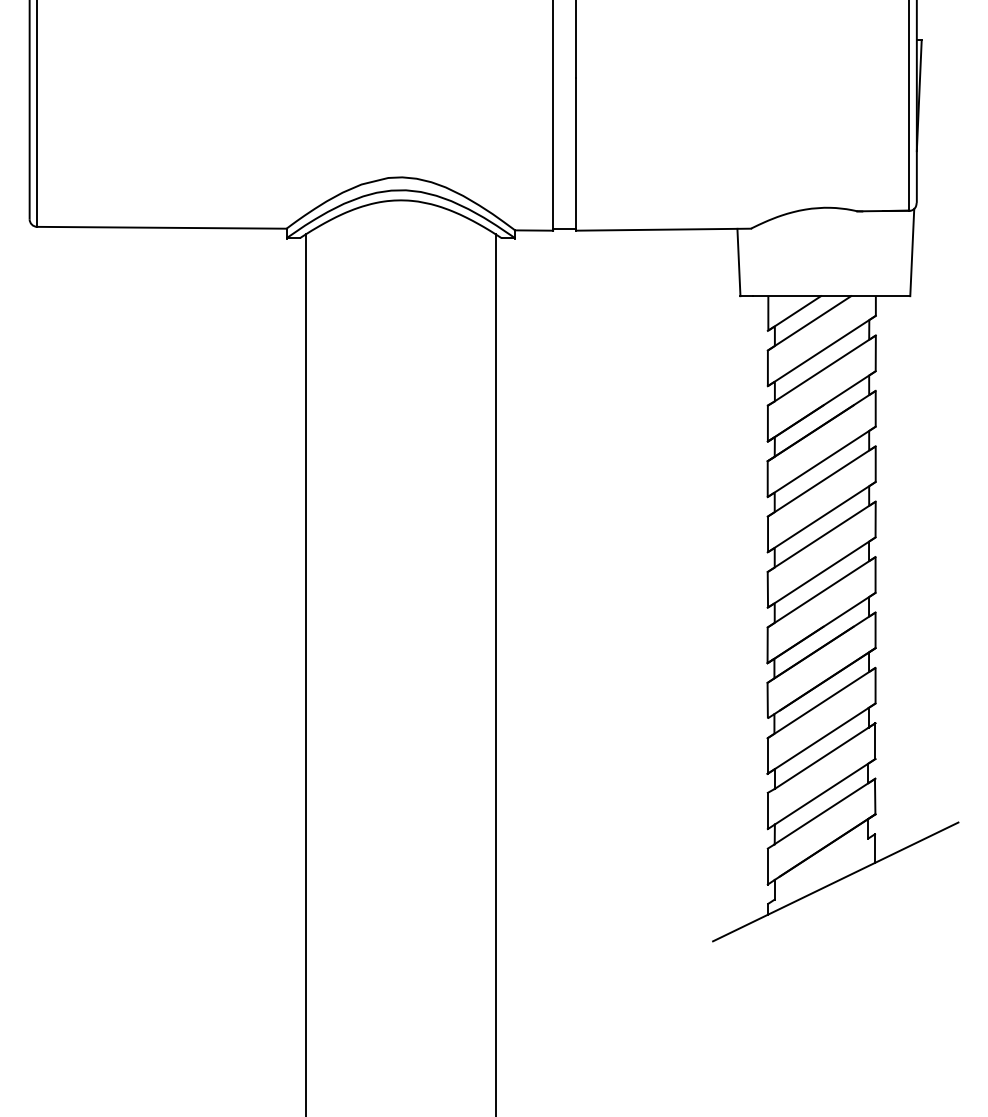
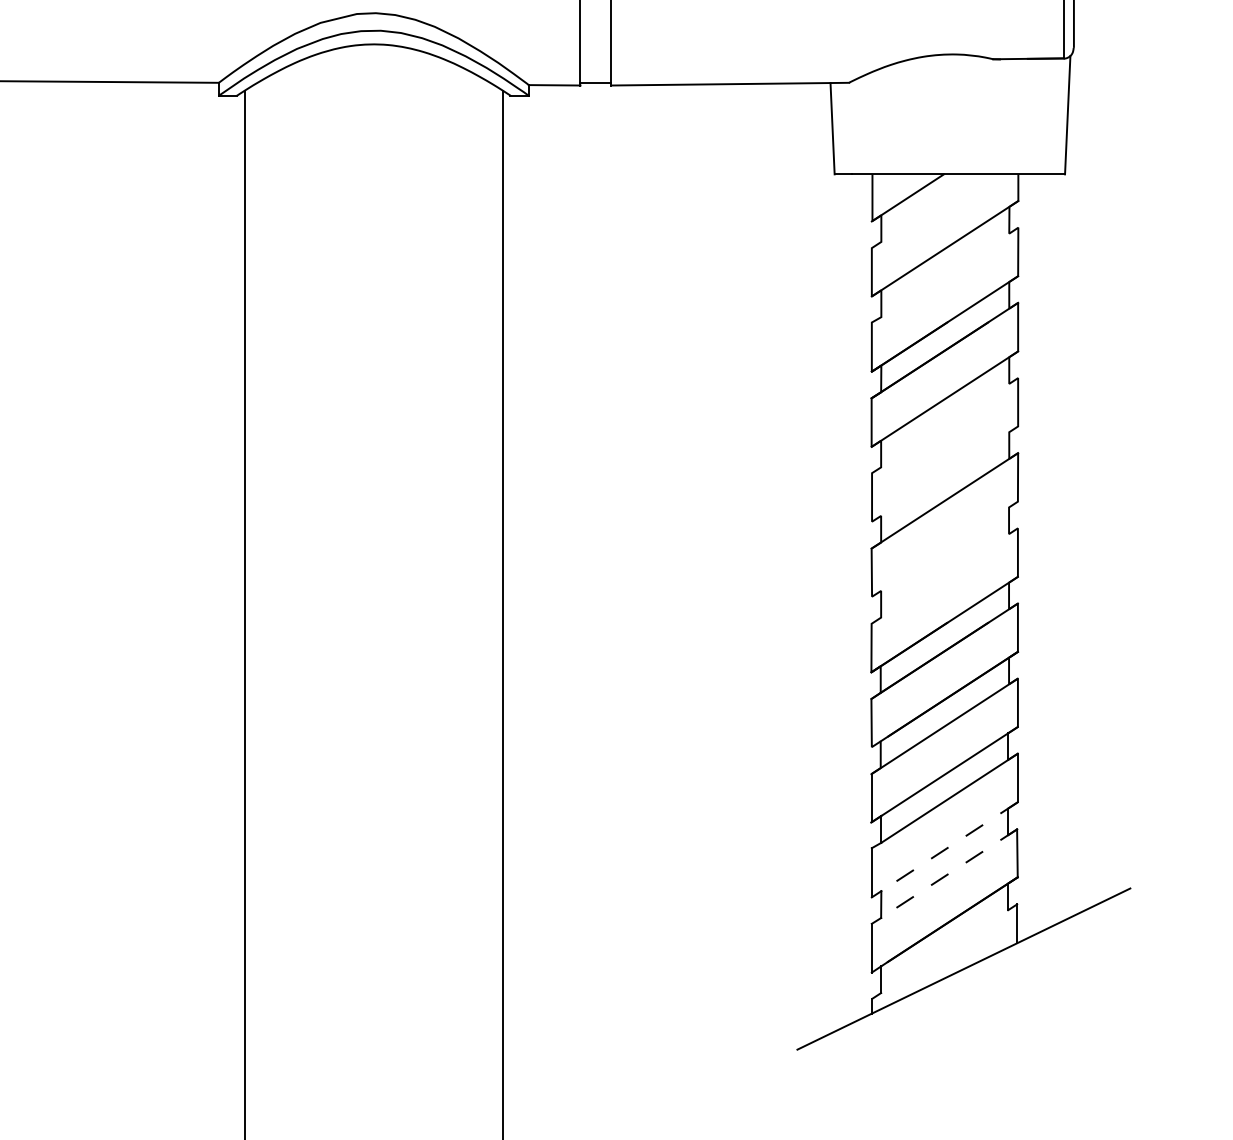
line: (809, 323) -> (928, 211), removed
line: (821, 370) -> (944, 275), removed
line: (821, 481) -> (944, 425), removed
line: (821, 516) -> (944, 473), removed
line: (821, 572) -> (944, 549), removed
line: (821, 592) -> (944, 576), removed
line: (825, 791) -> (950, 846), solid -> dashed
line: (824, 811) -> (948, 873), solid -> dashed

